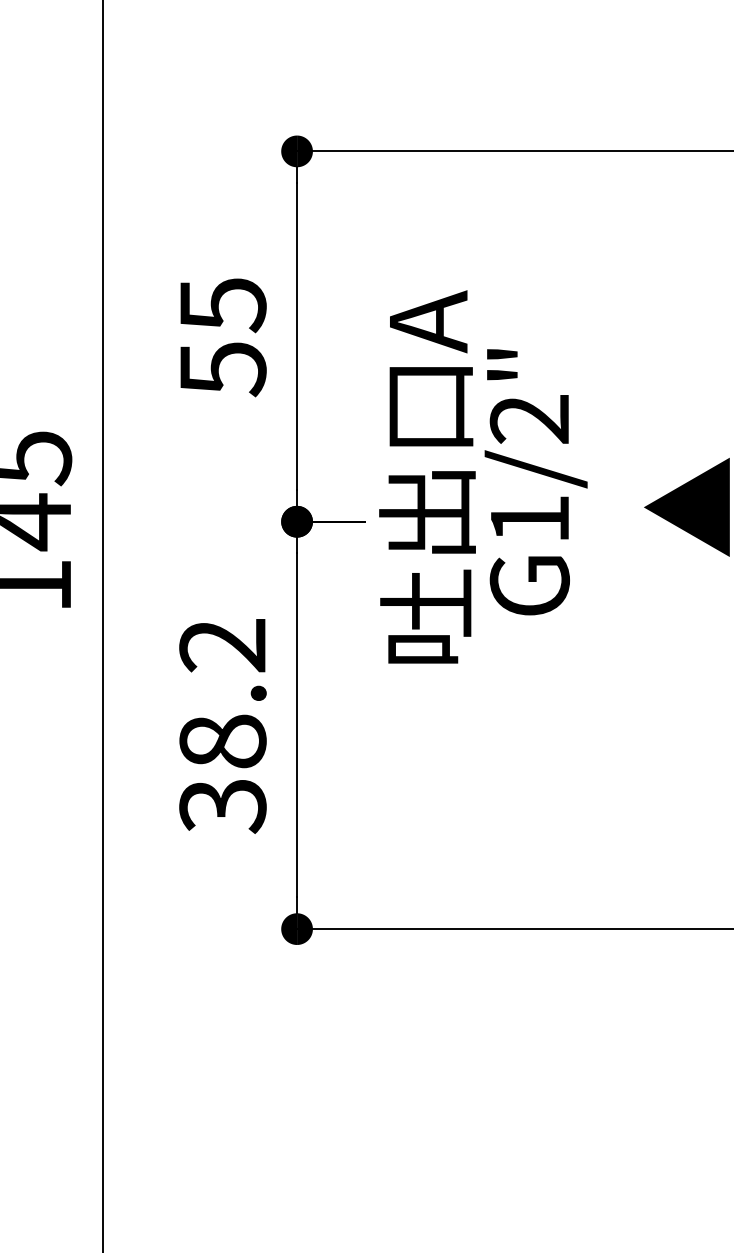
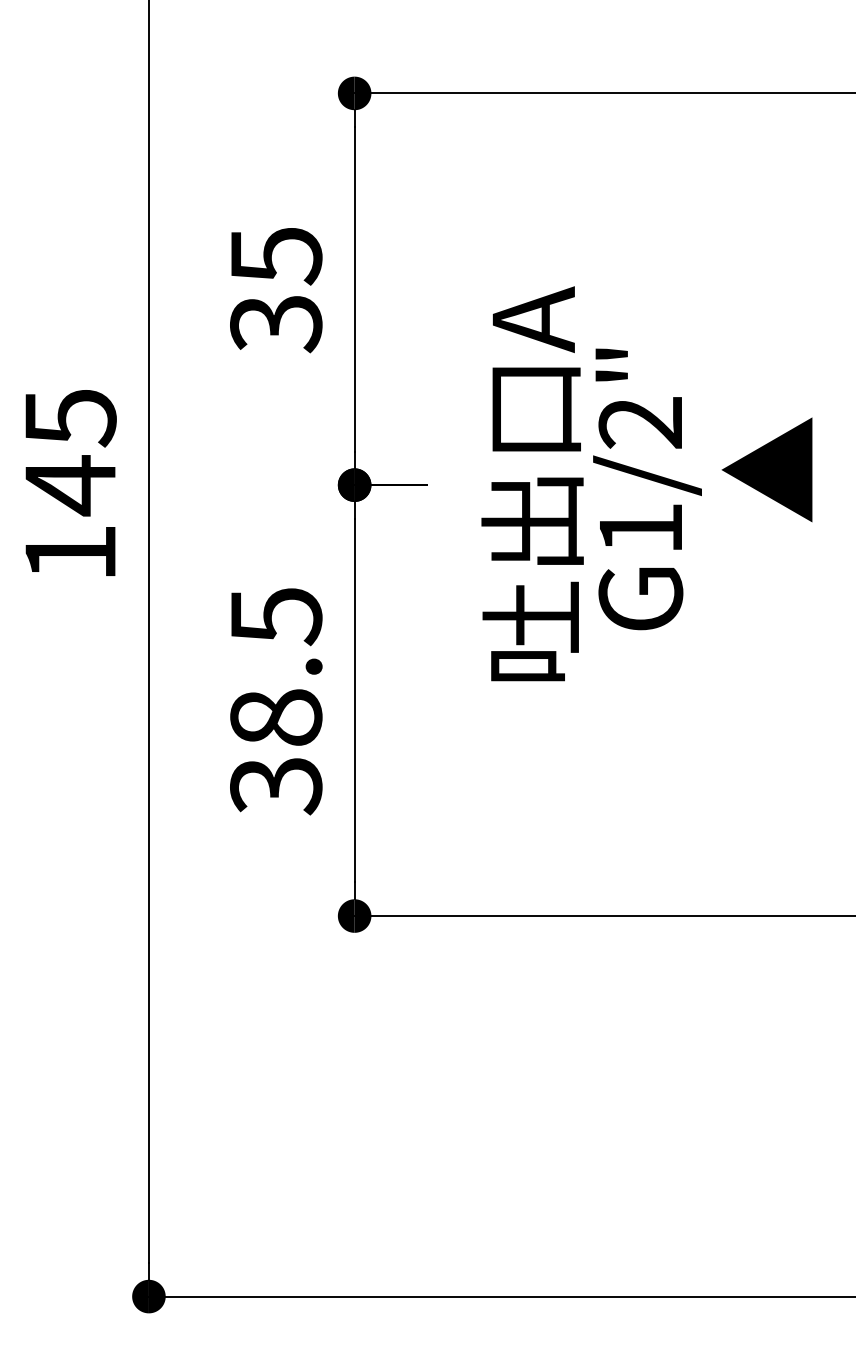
text: (223, 369) -> (276, 324), 55 -> 35
text: (483, 476) -> (591, 483), moved
text: (223, 646) -> (276, 617), 38.2 -> 38.5

